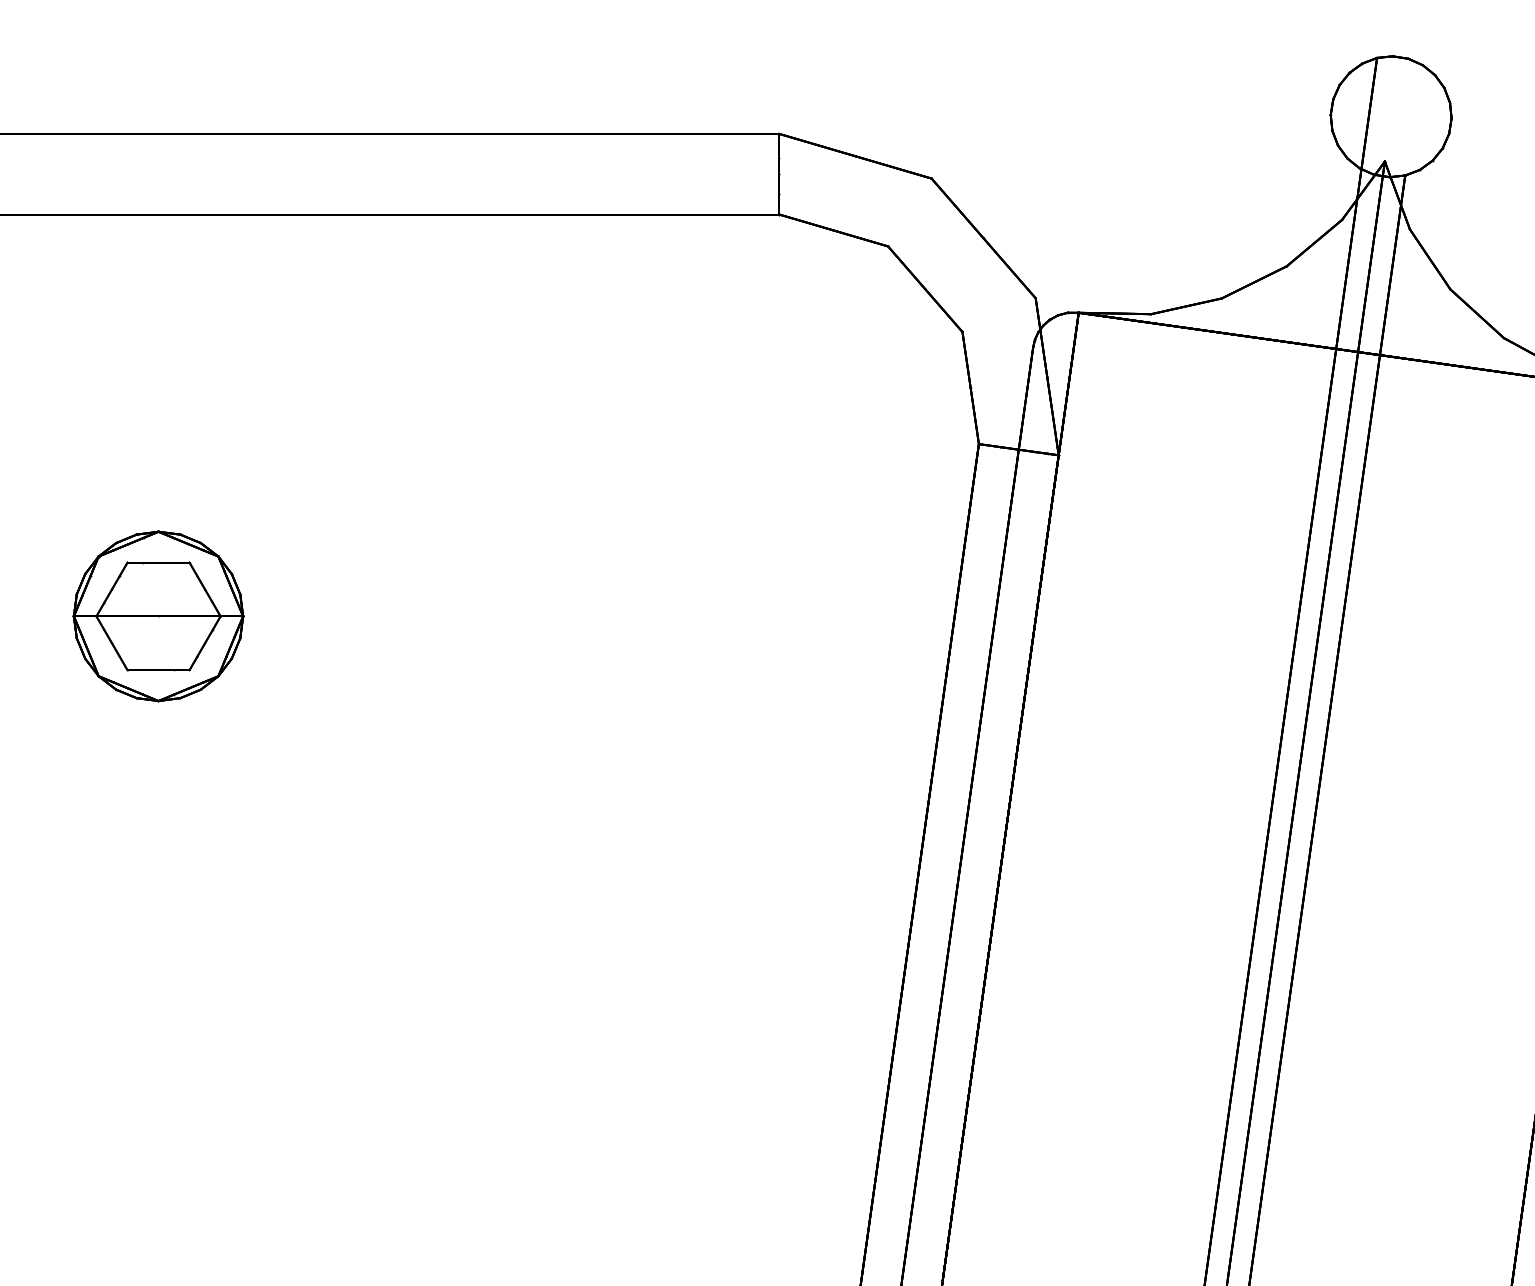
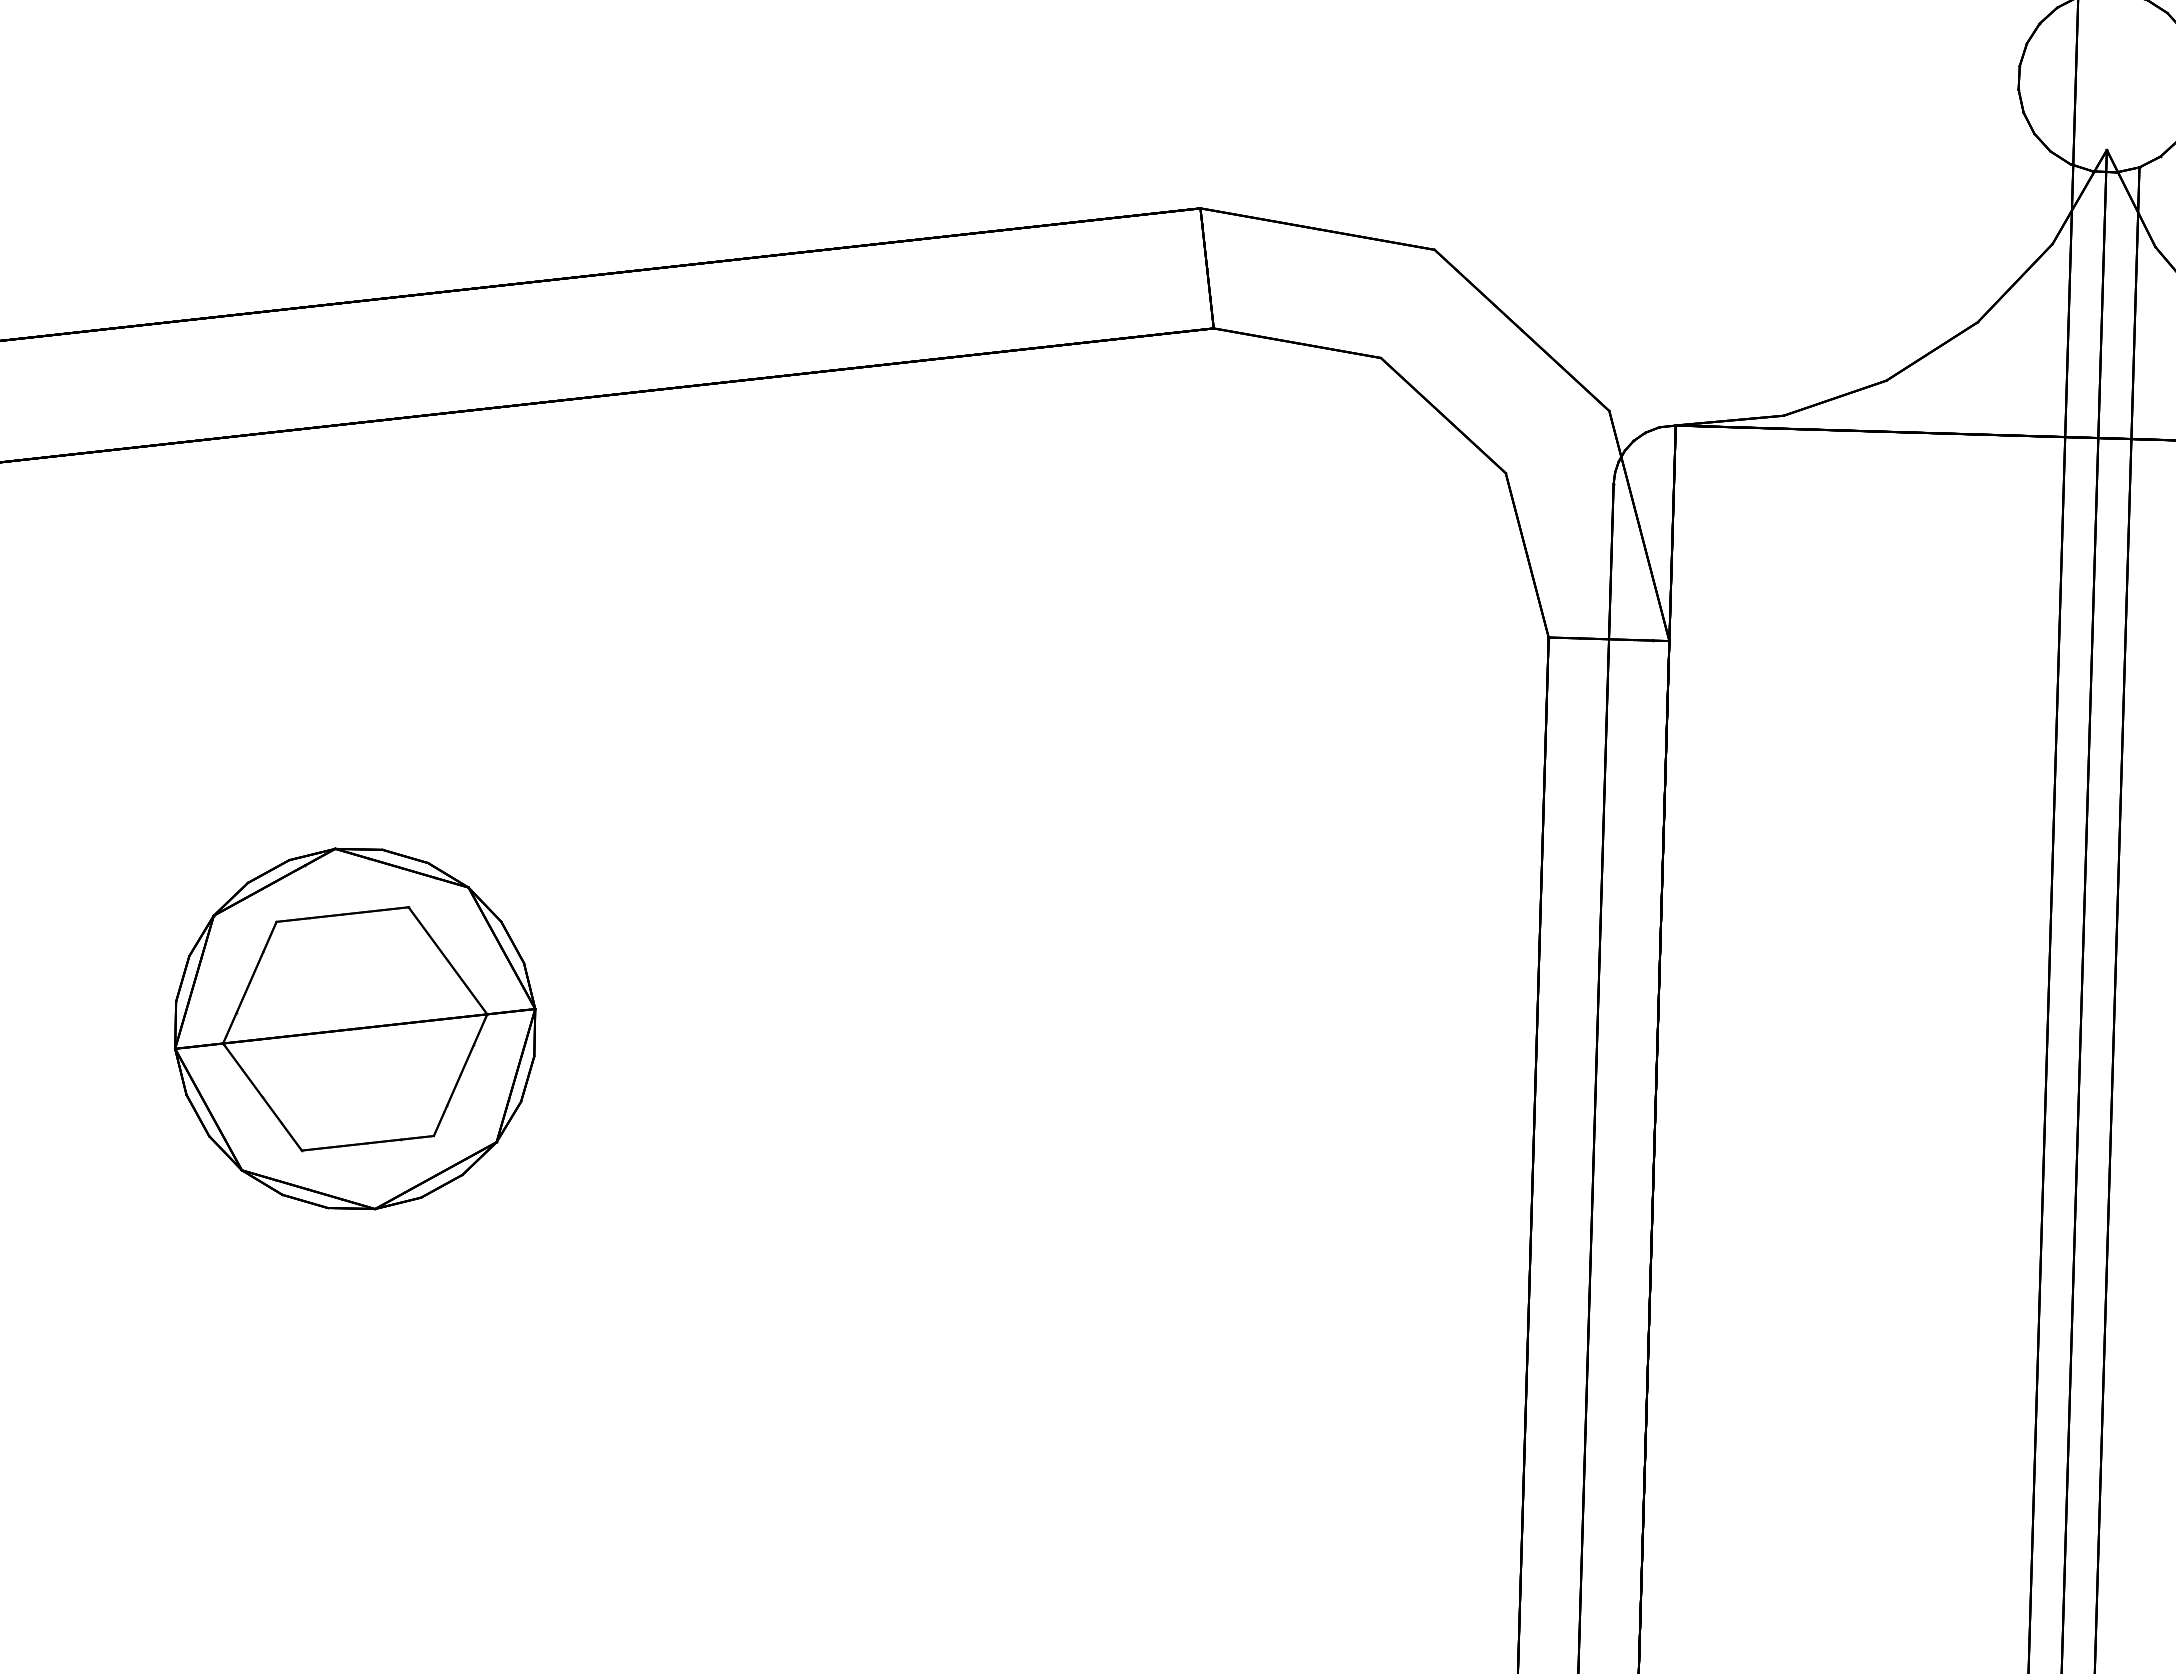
part: (158, 616) -> (355, 1029), size x1.43

